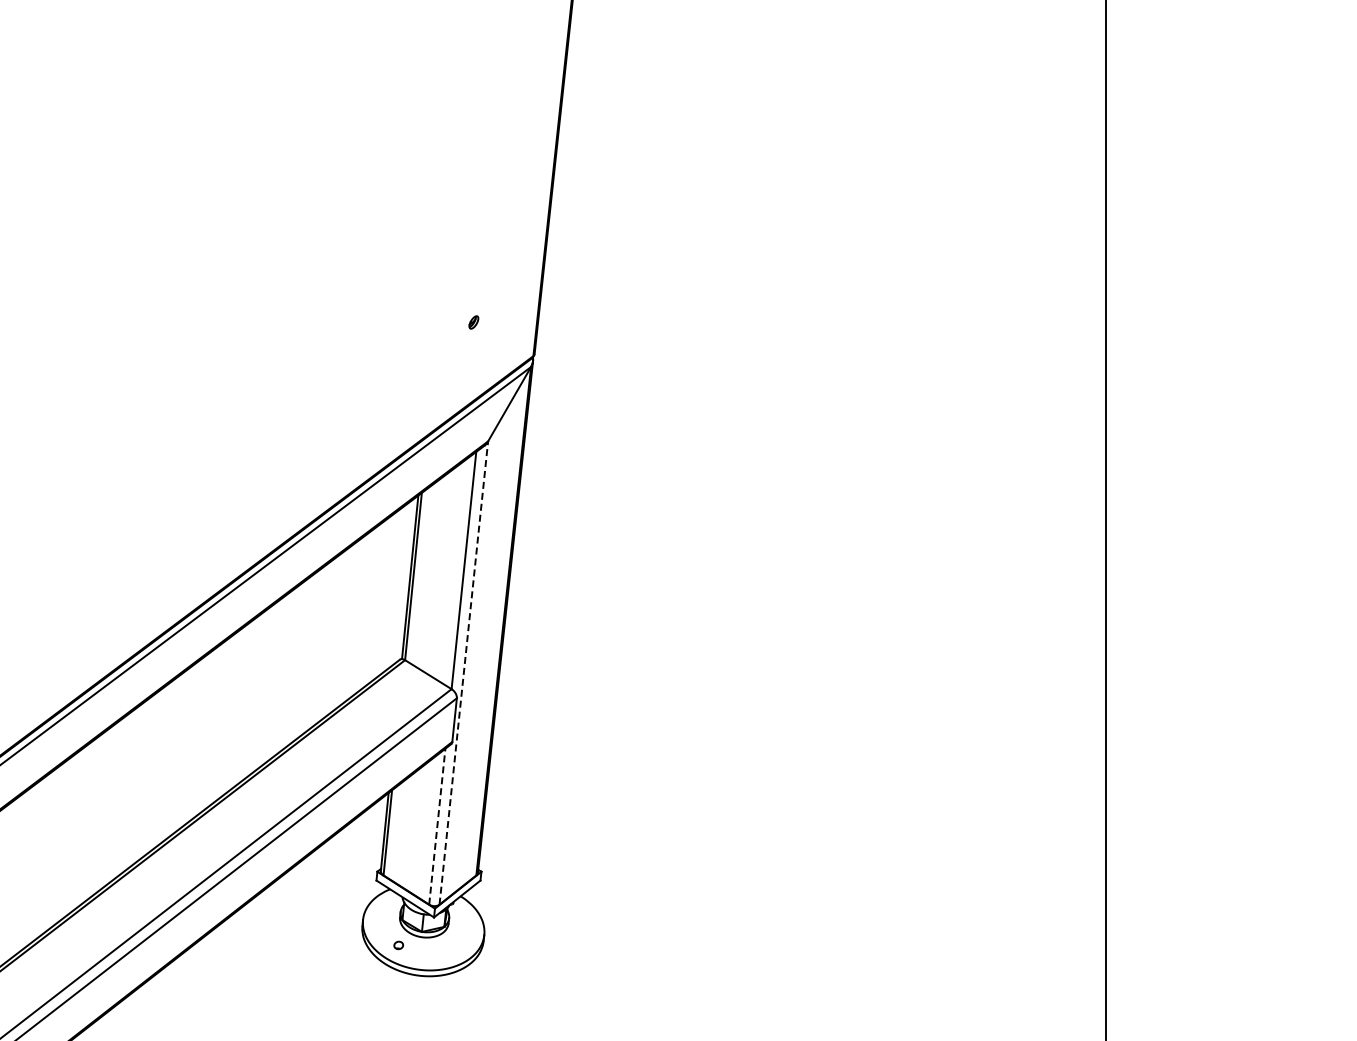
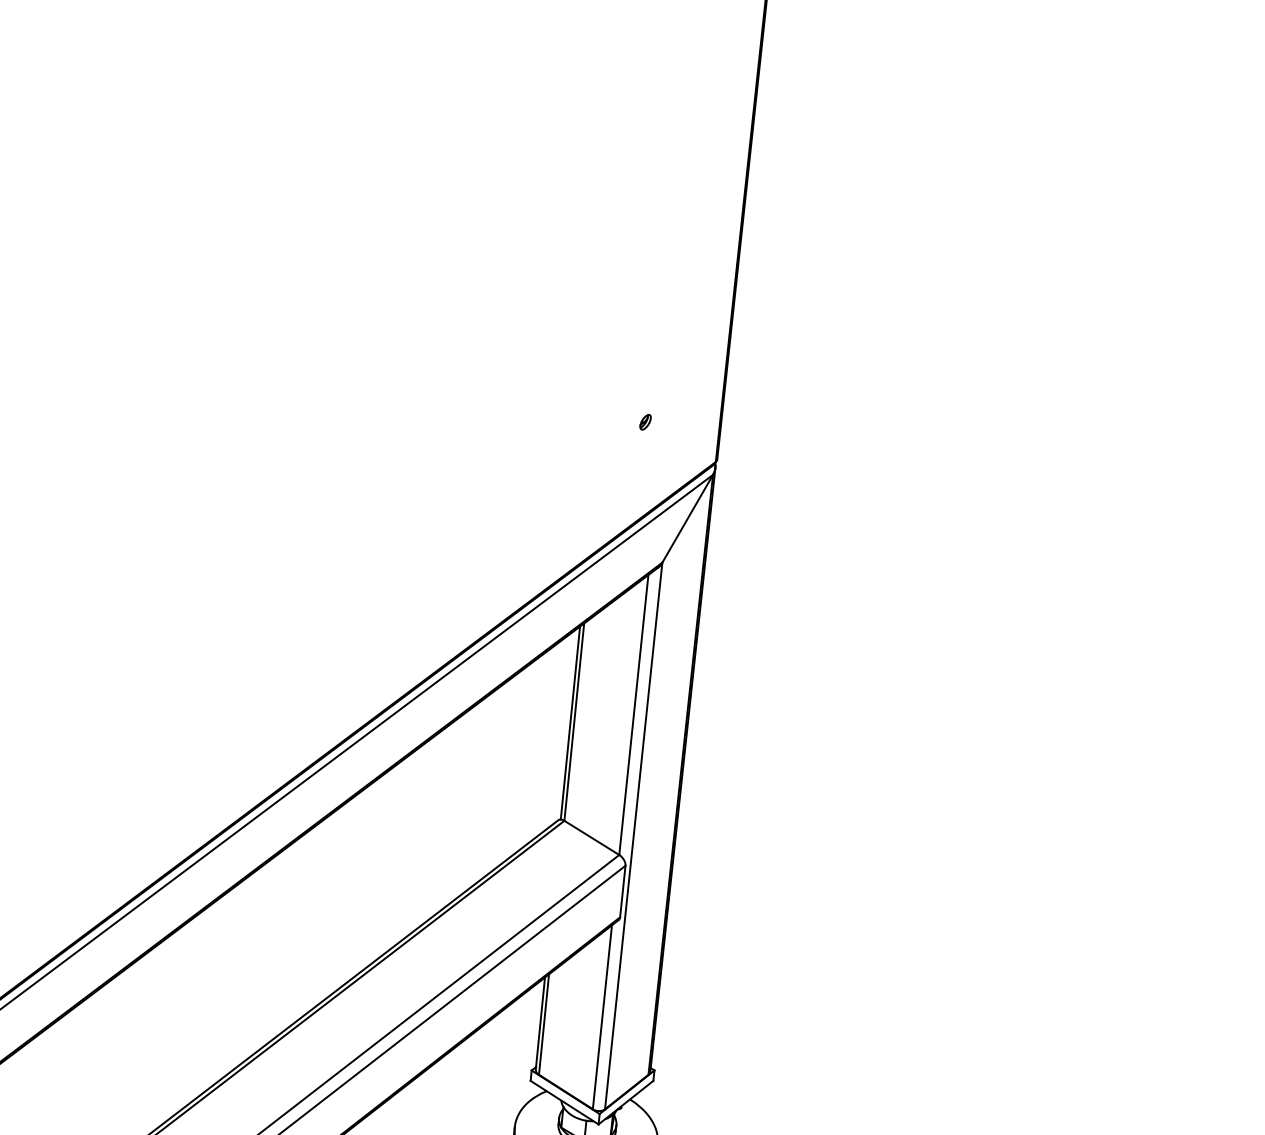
line: (463, 673) -> (633, 836), dashed -> solid
line: (437, 826) -> (602, 1017), dashed -> solid

